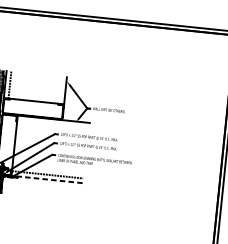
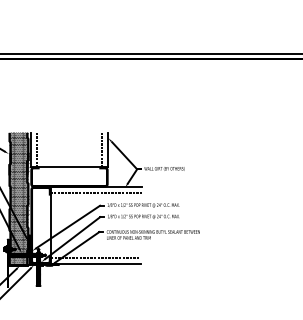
line: (60, 89) -> (101, 149), added
line: (53, 124) -> (96, 193), added
line: (46, 179) -> (95, 263), dashed -> solid

